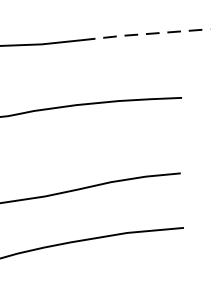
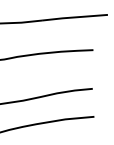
line: (147, 34) -> (75, 17), dashed -> solid

